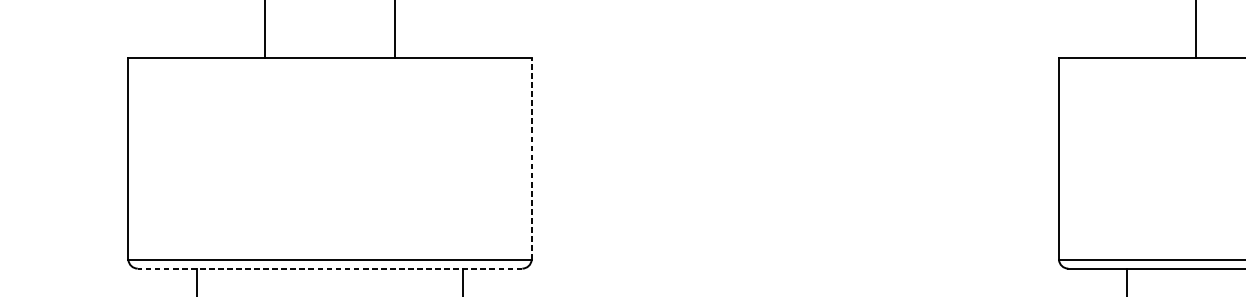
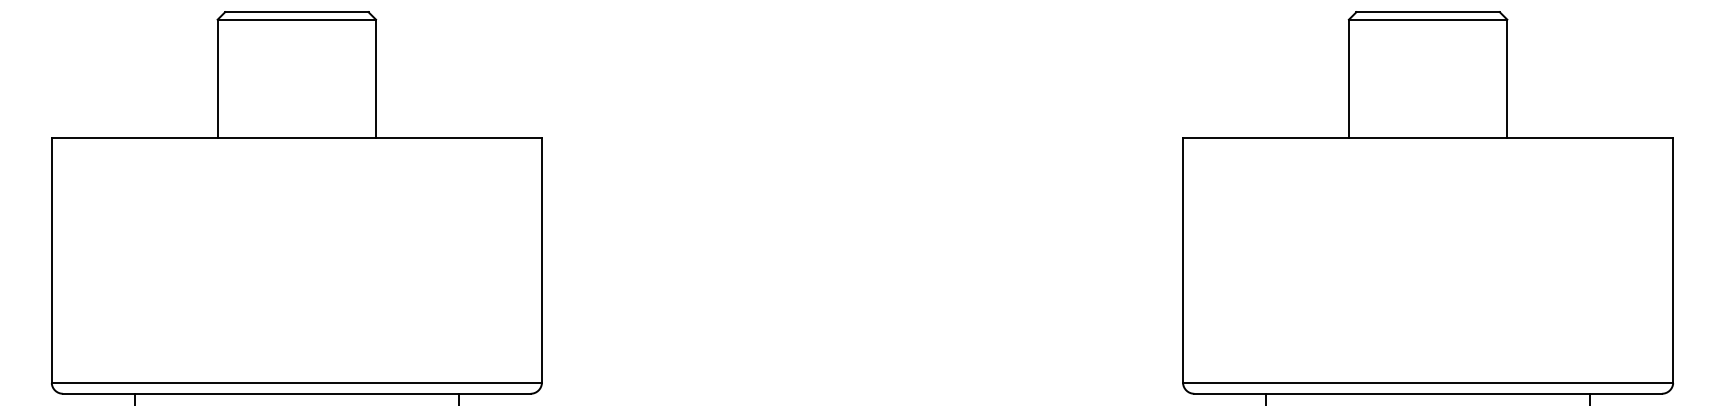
line: (531, 158) -> (541, 260), dashed -> solid
line: (329, 268) -> (296, 393), dashed -> solid

